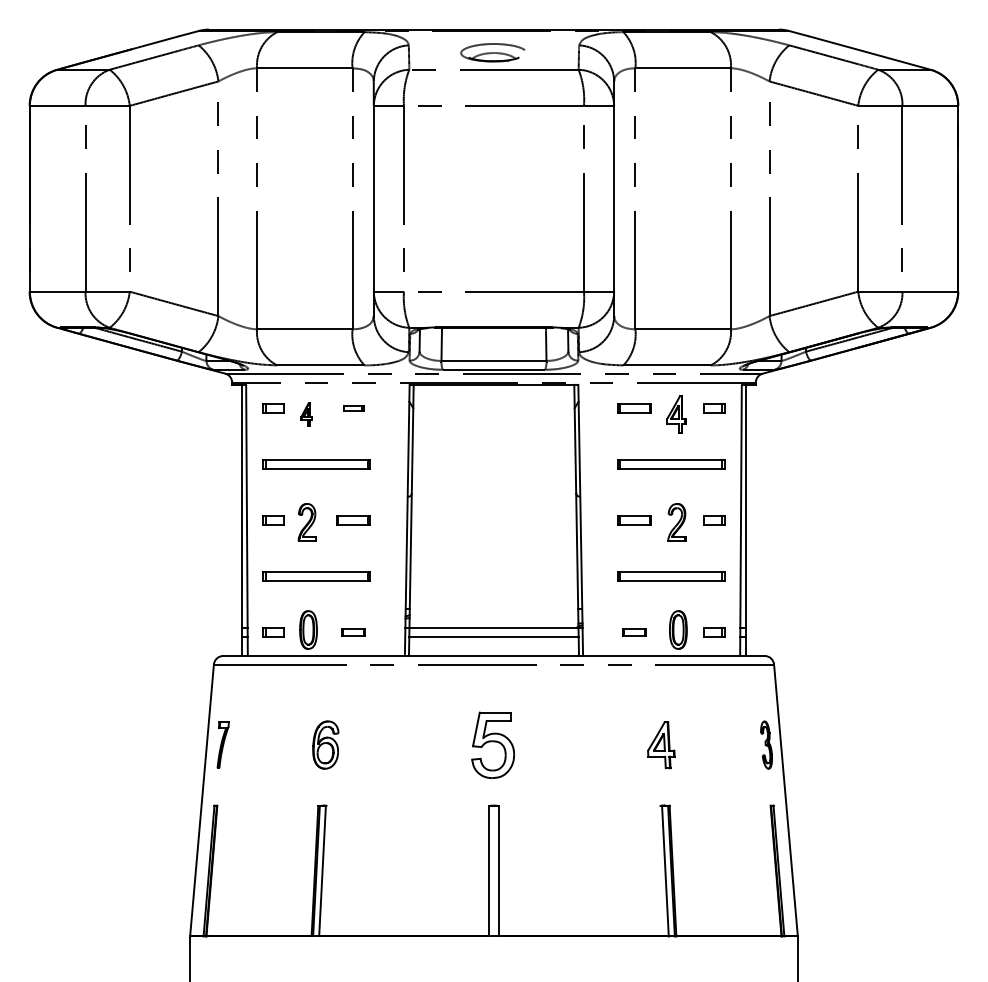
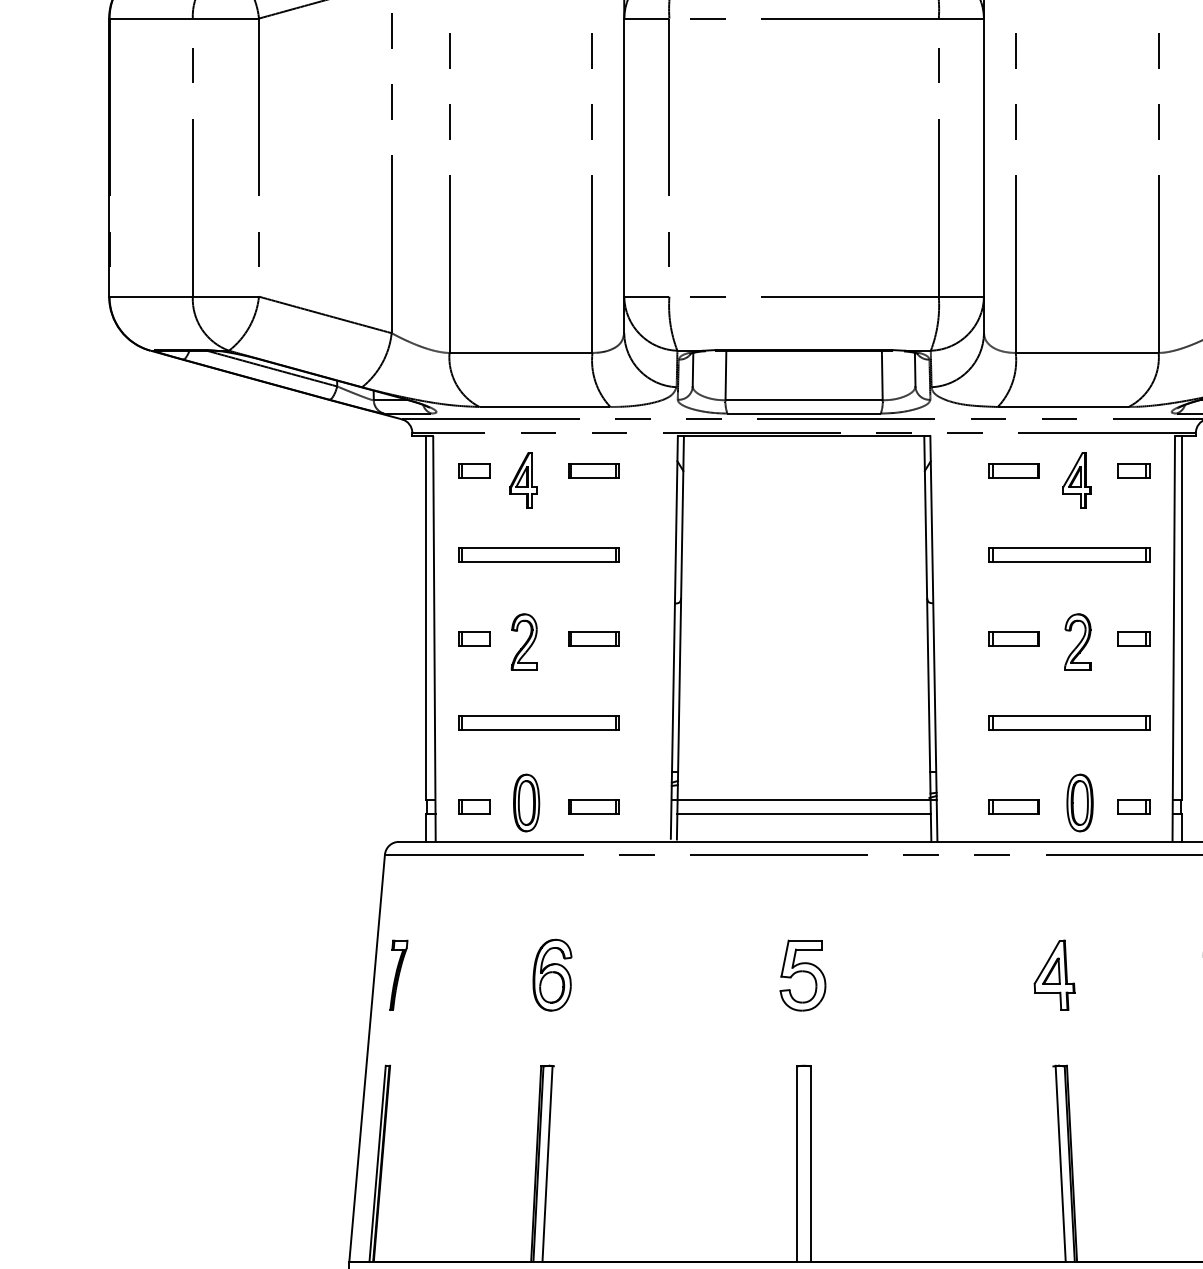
part: (353, 408) -> (593, 471), size x1.67
part: (306, 414) -> (523, 480), size x1.67
part: (353, 632) -> (593, 806), size x1.43
part: (634, 632) -> (1014, 806), size x1.43
part: (493, 745) -> (803, 975), size x0.71

